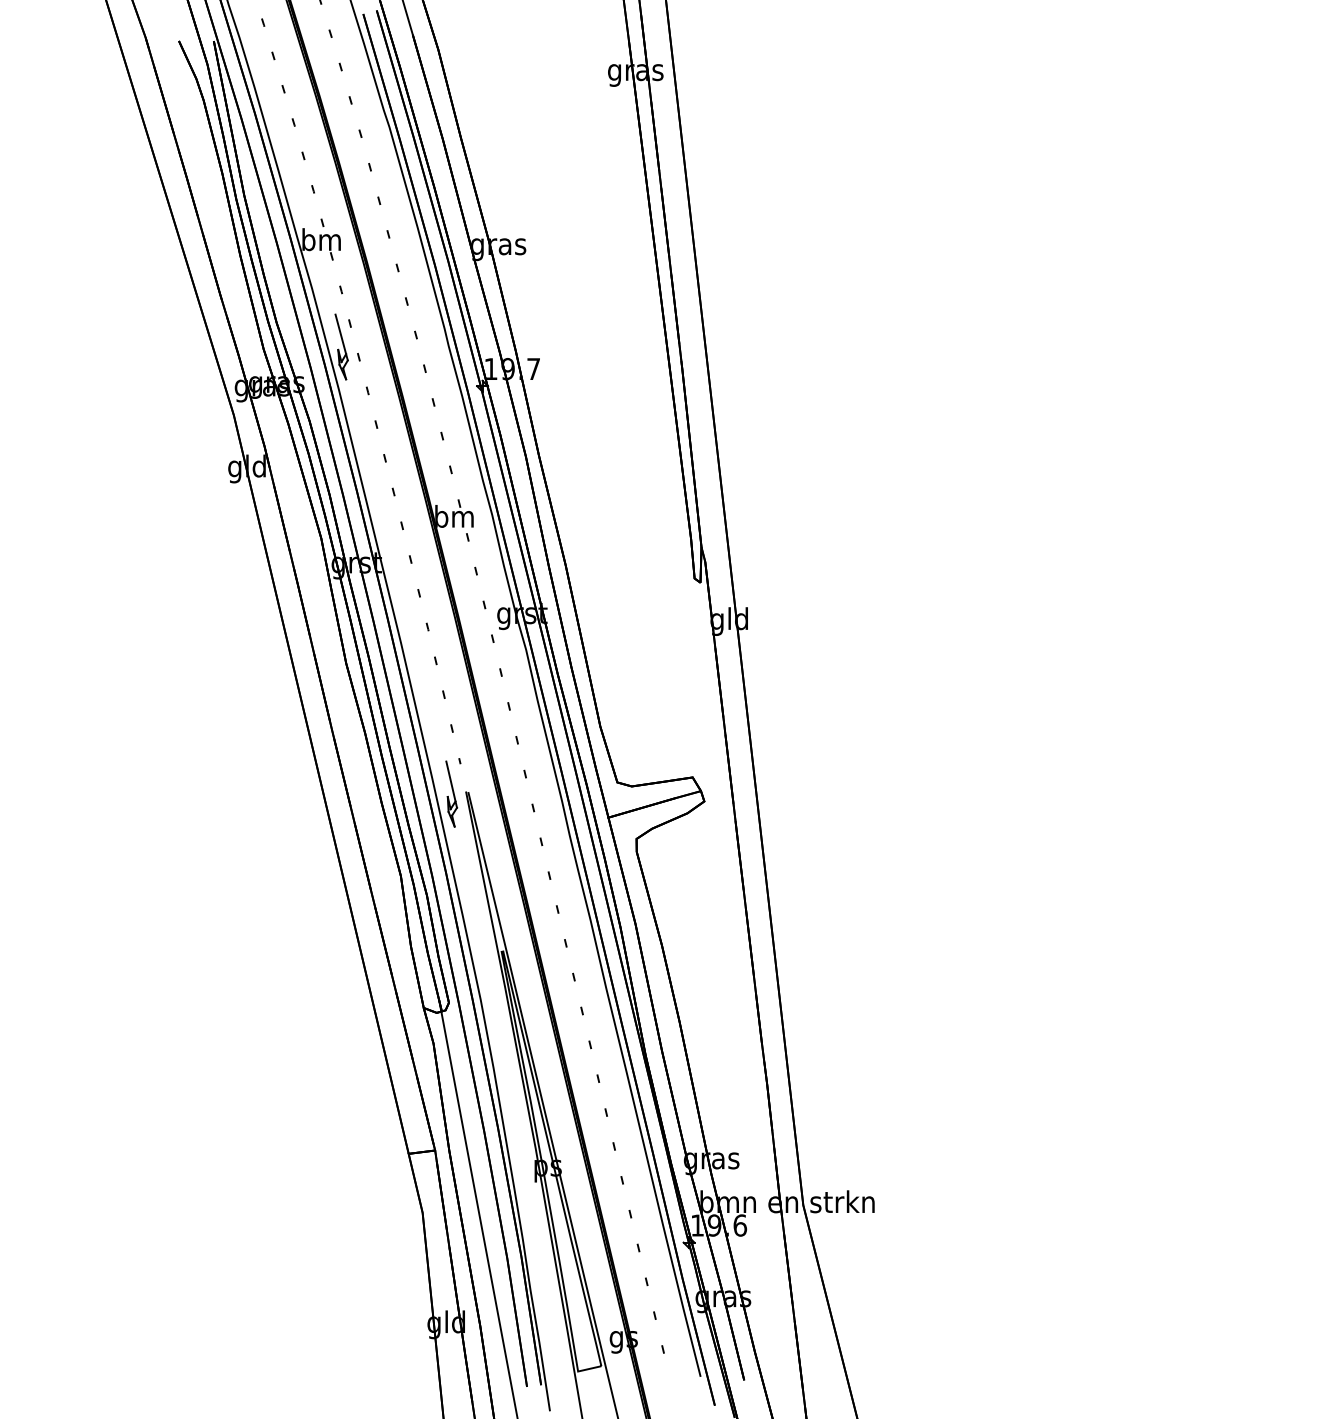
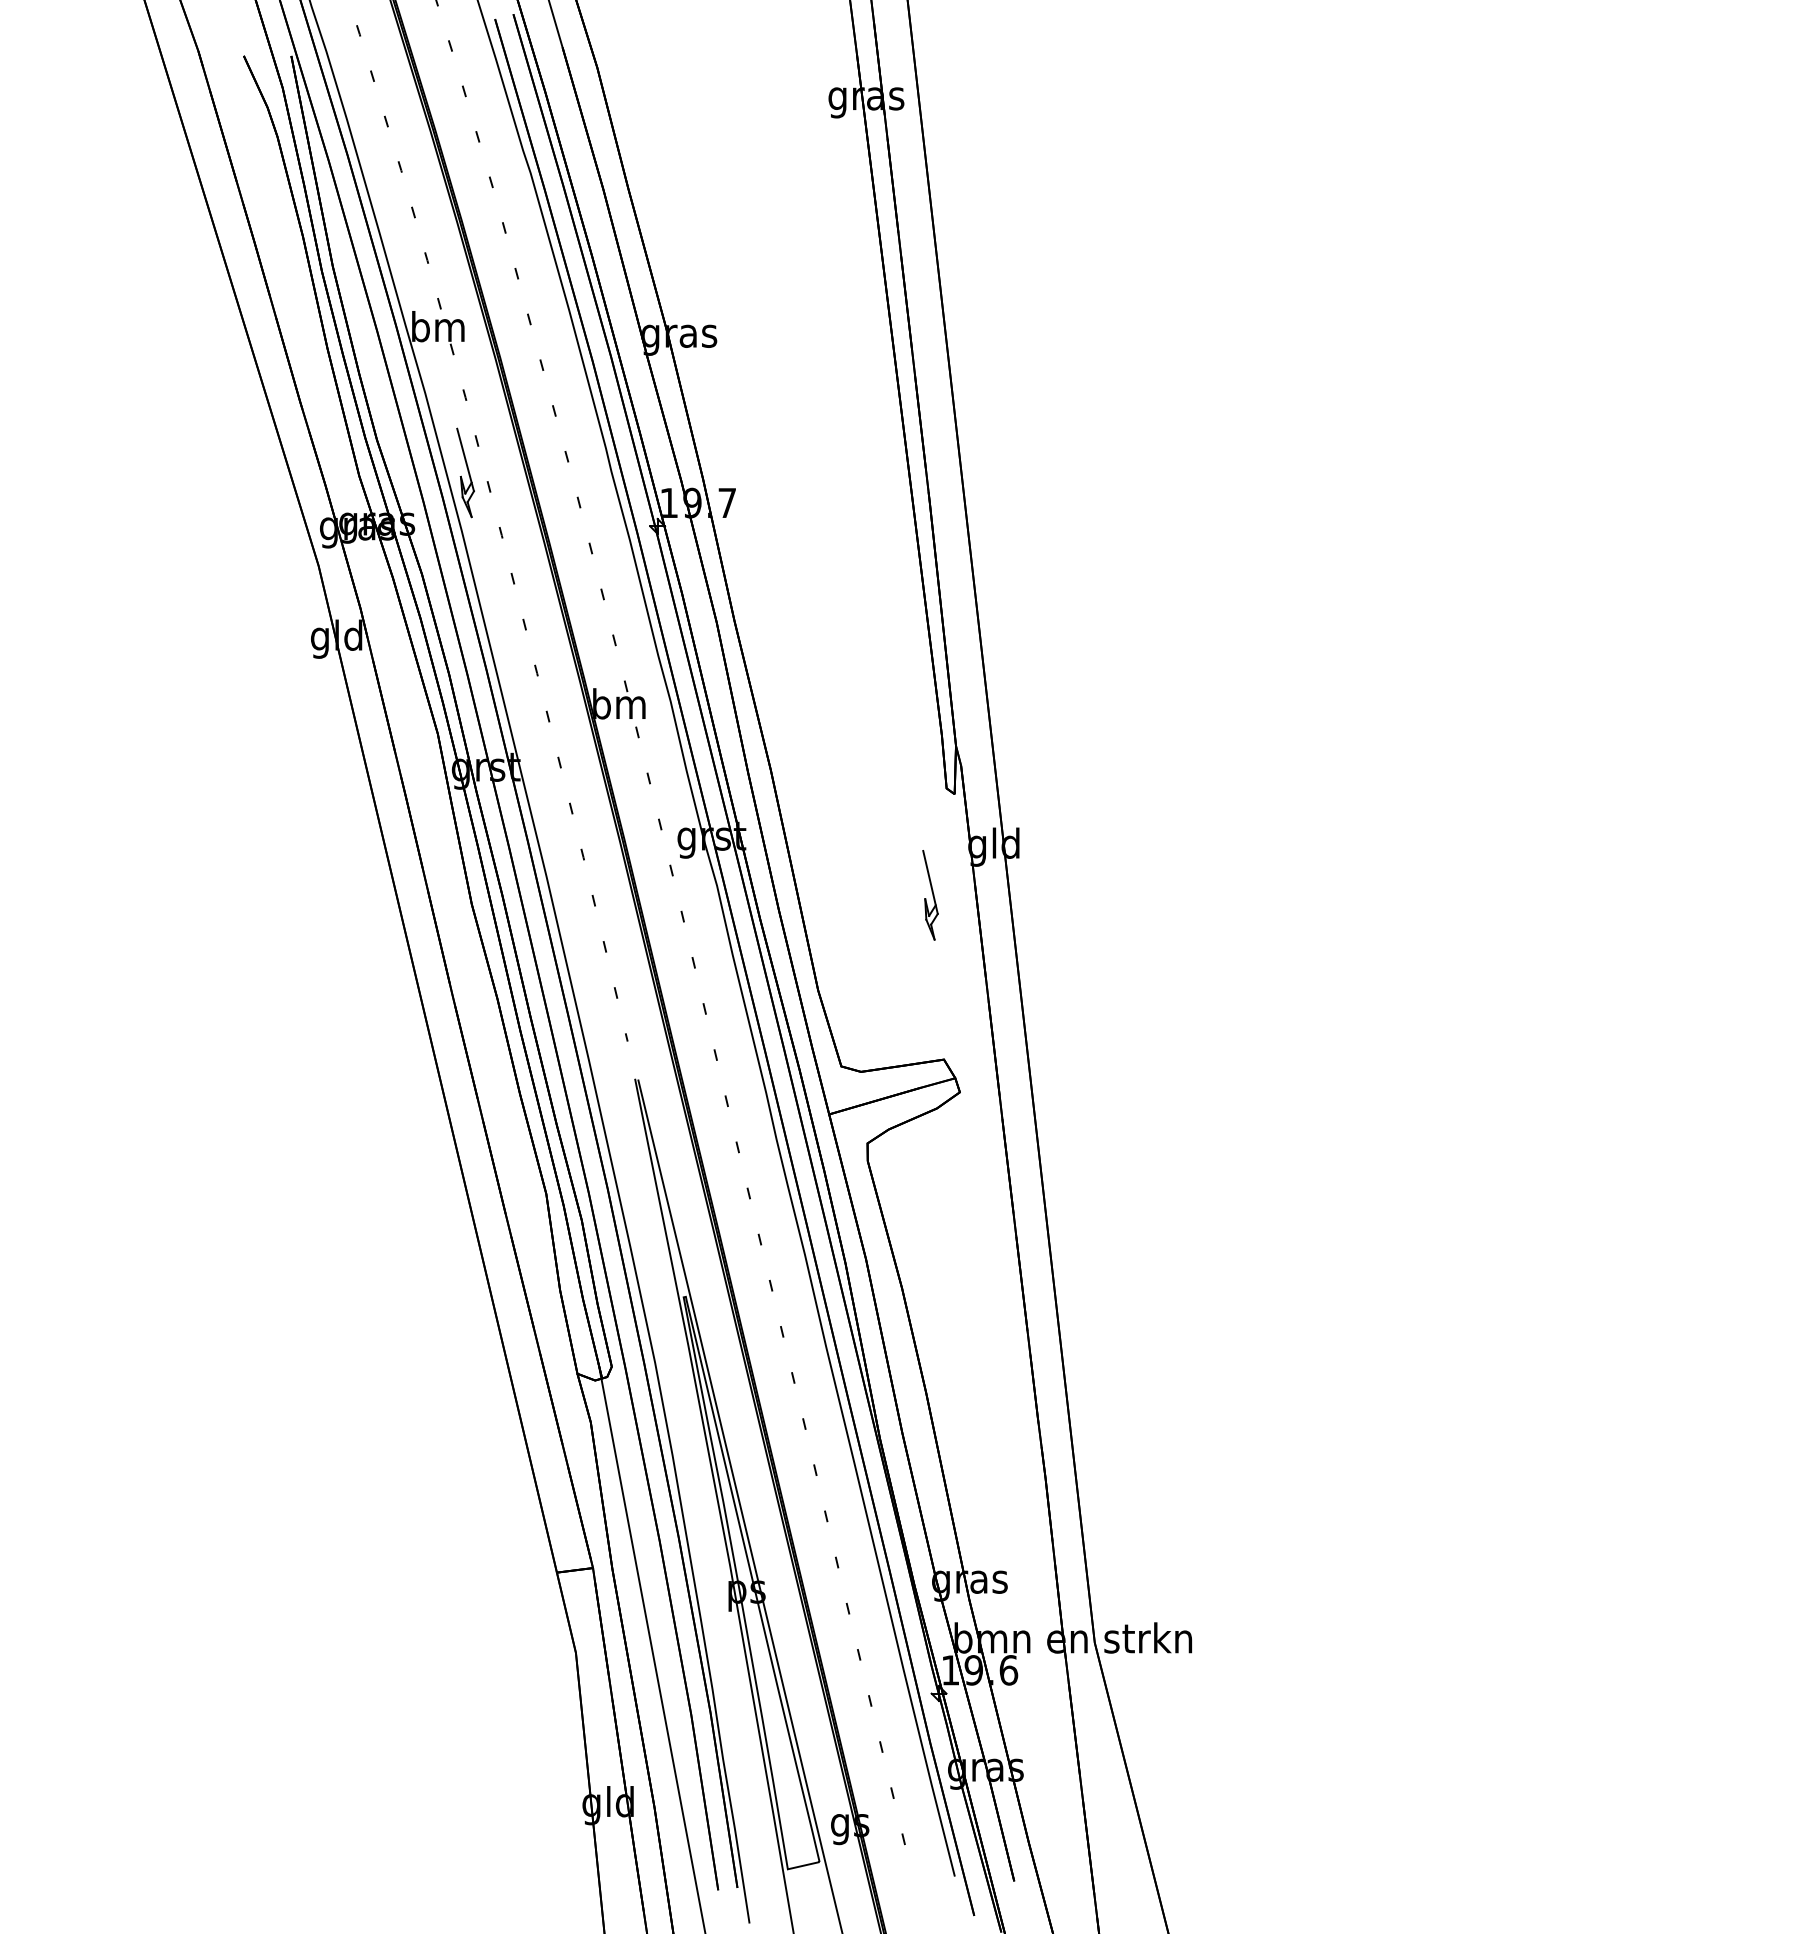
part: (451, 794) -> (930, 895), moved

